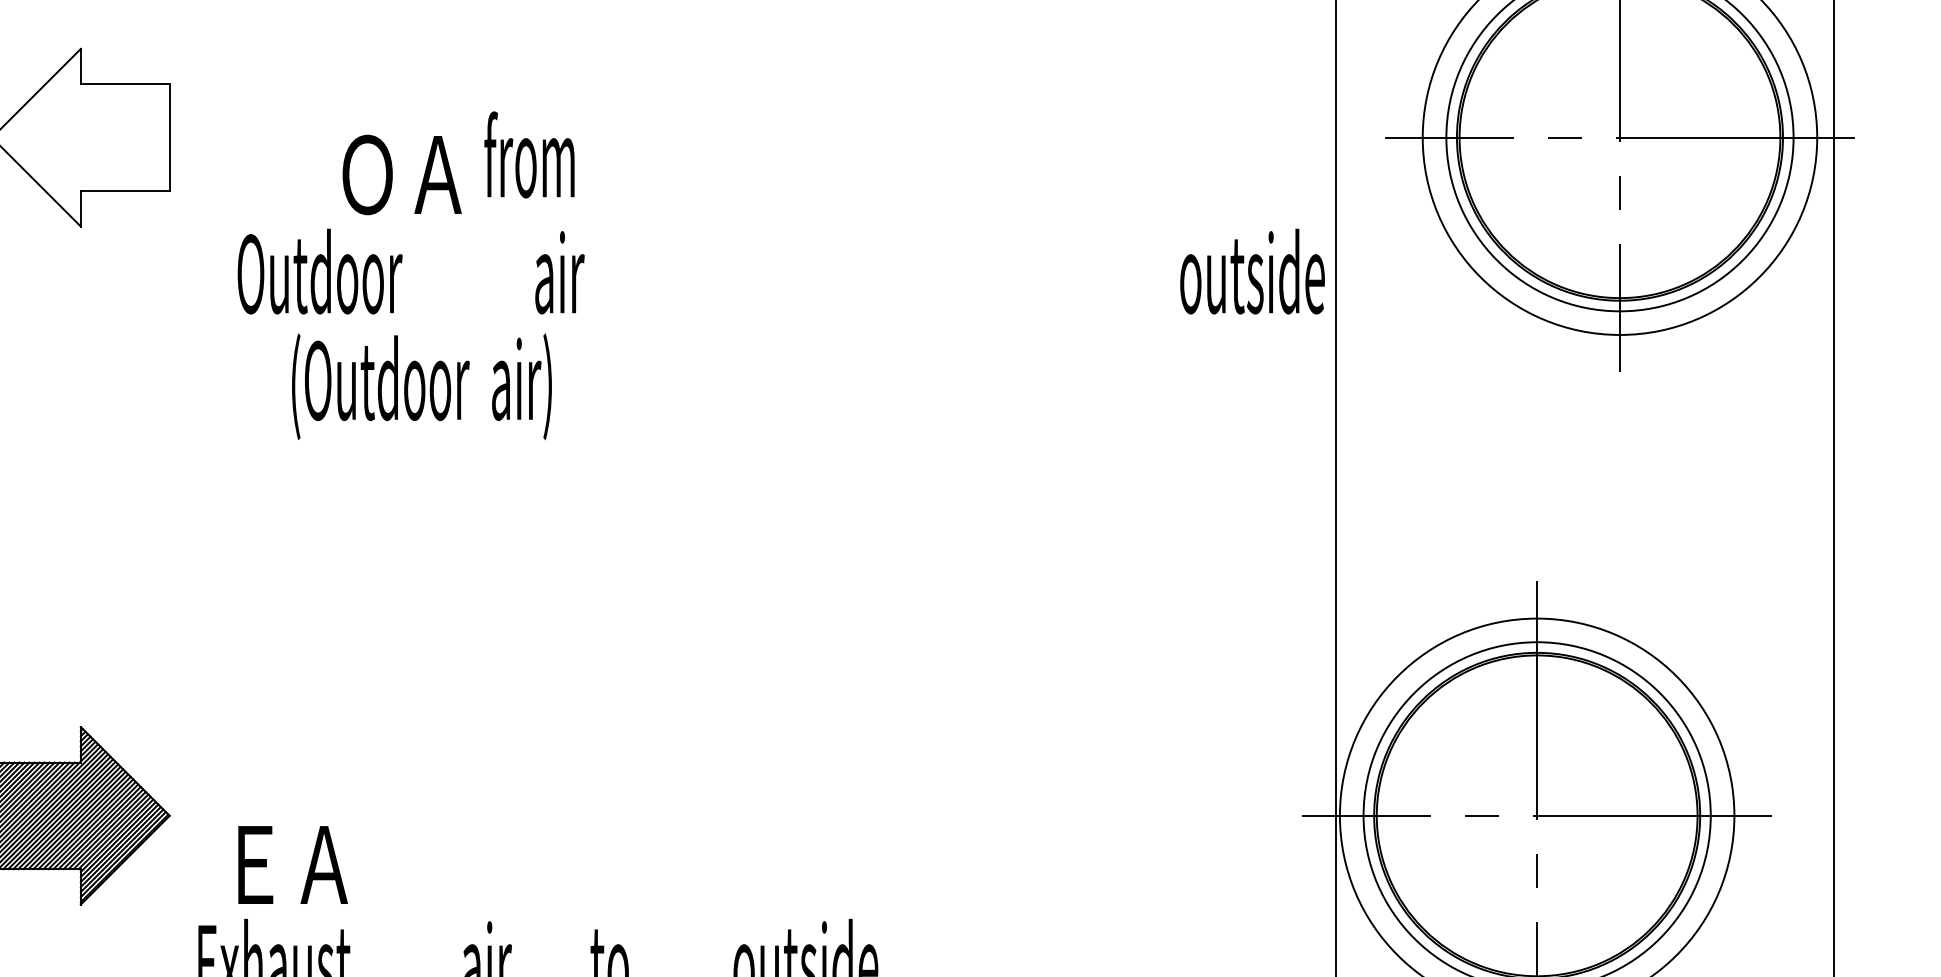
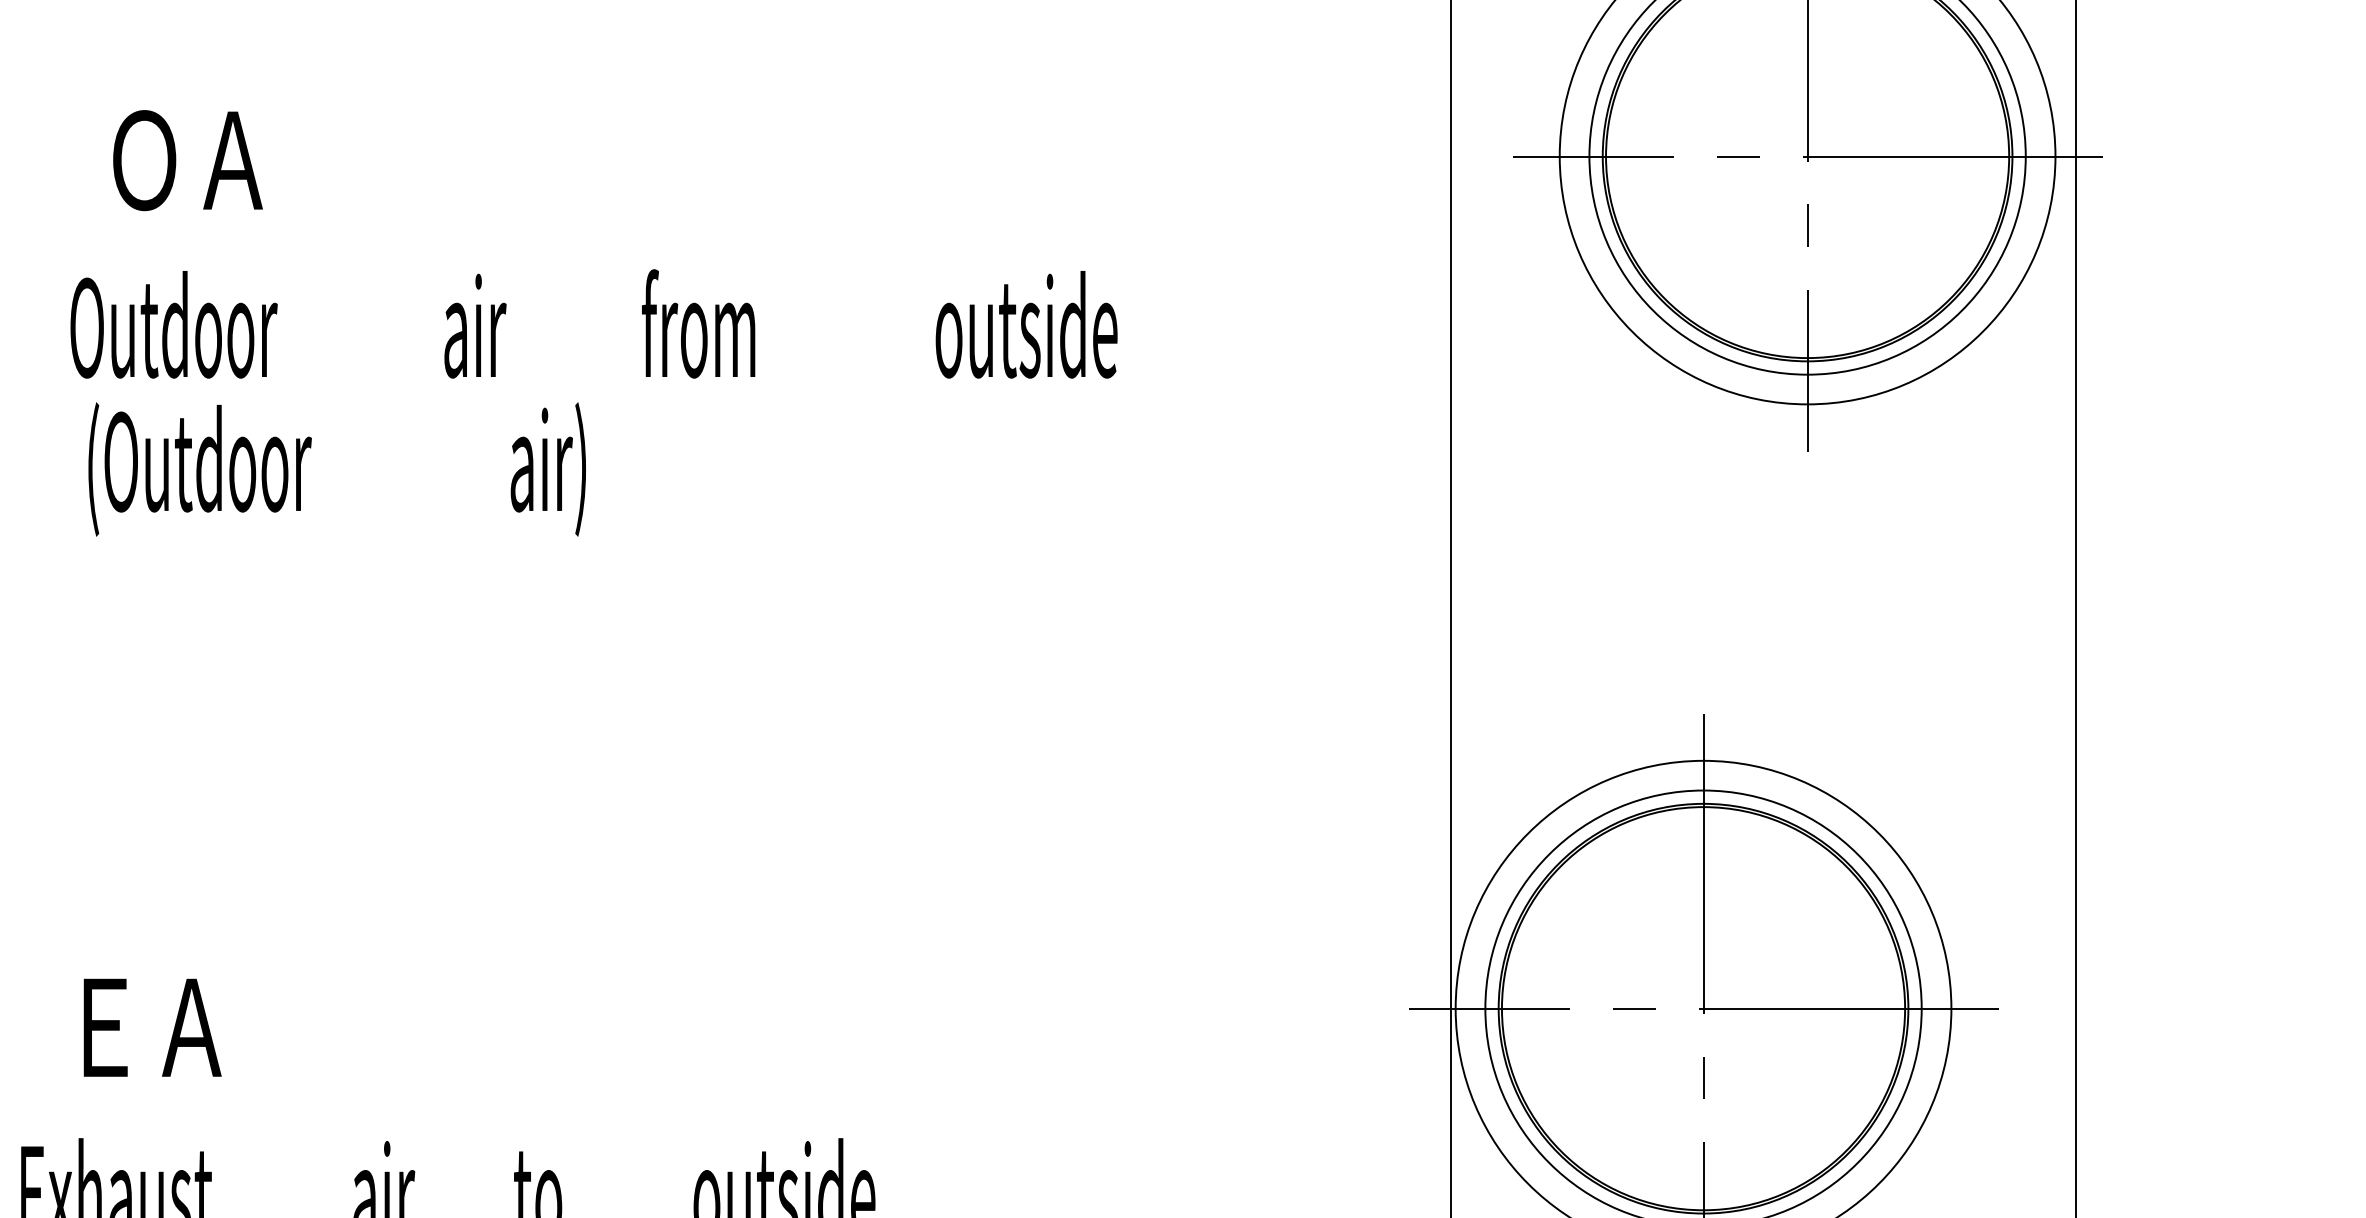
text: (529, 154) -> (698, 323), moved
text: (401, 174) -> (187, 159), moved
text: (1252, 271) -> (1026, 324), moved
text: (380, 386) -> (199, 469), moved
text: (521, 386) -> (547, 469), moved
text: (292, 864) -> (151, 1027), moved

